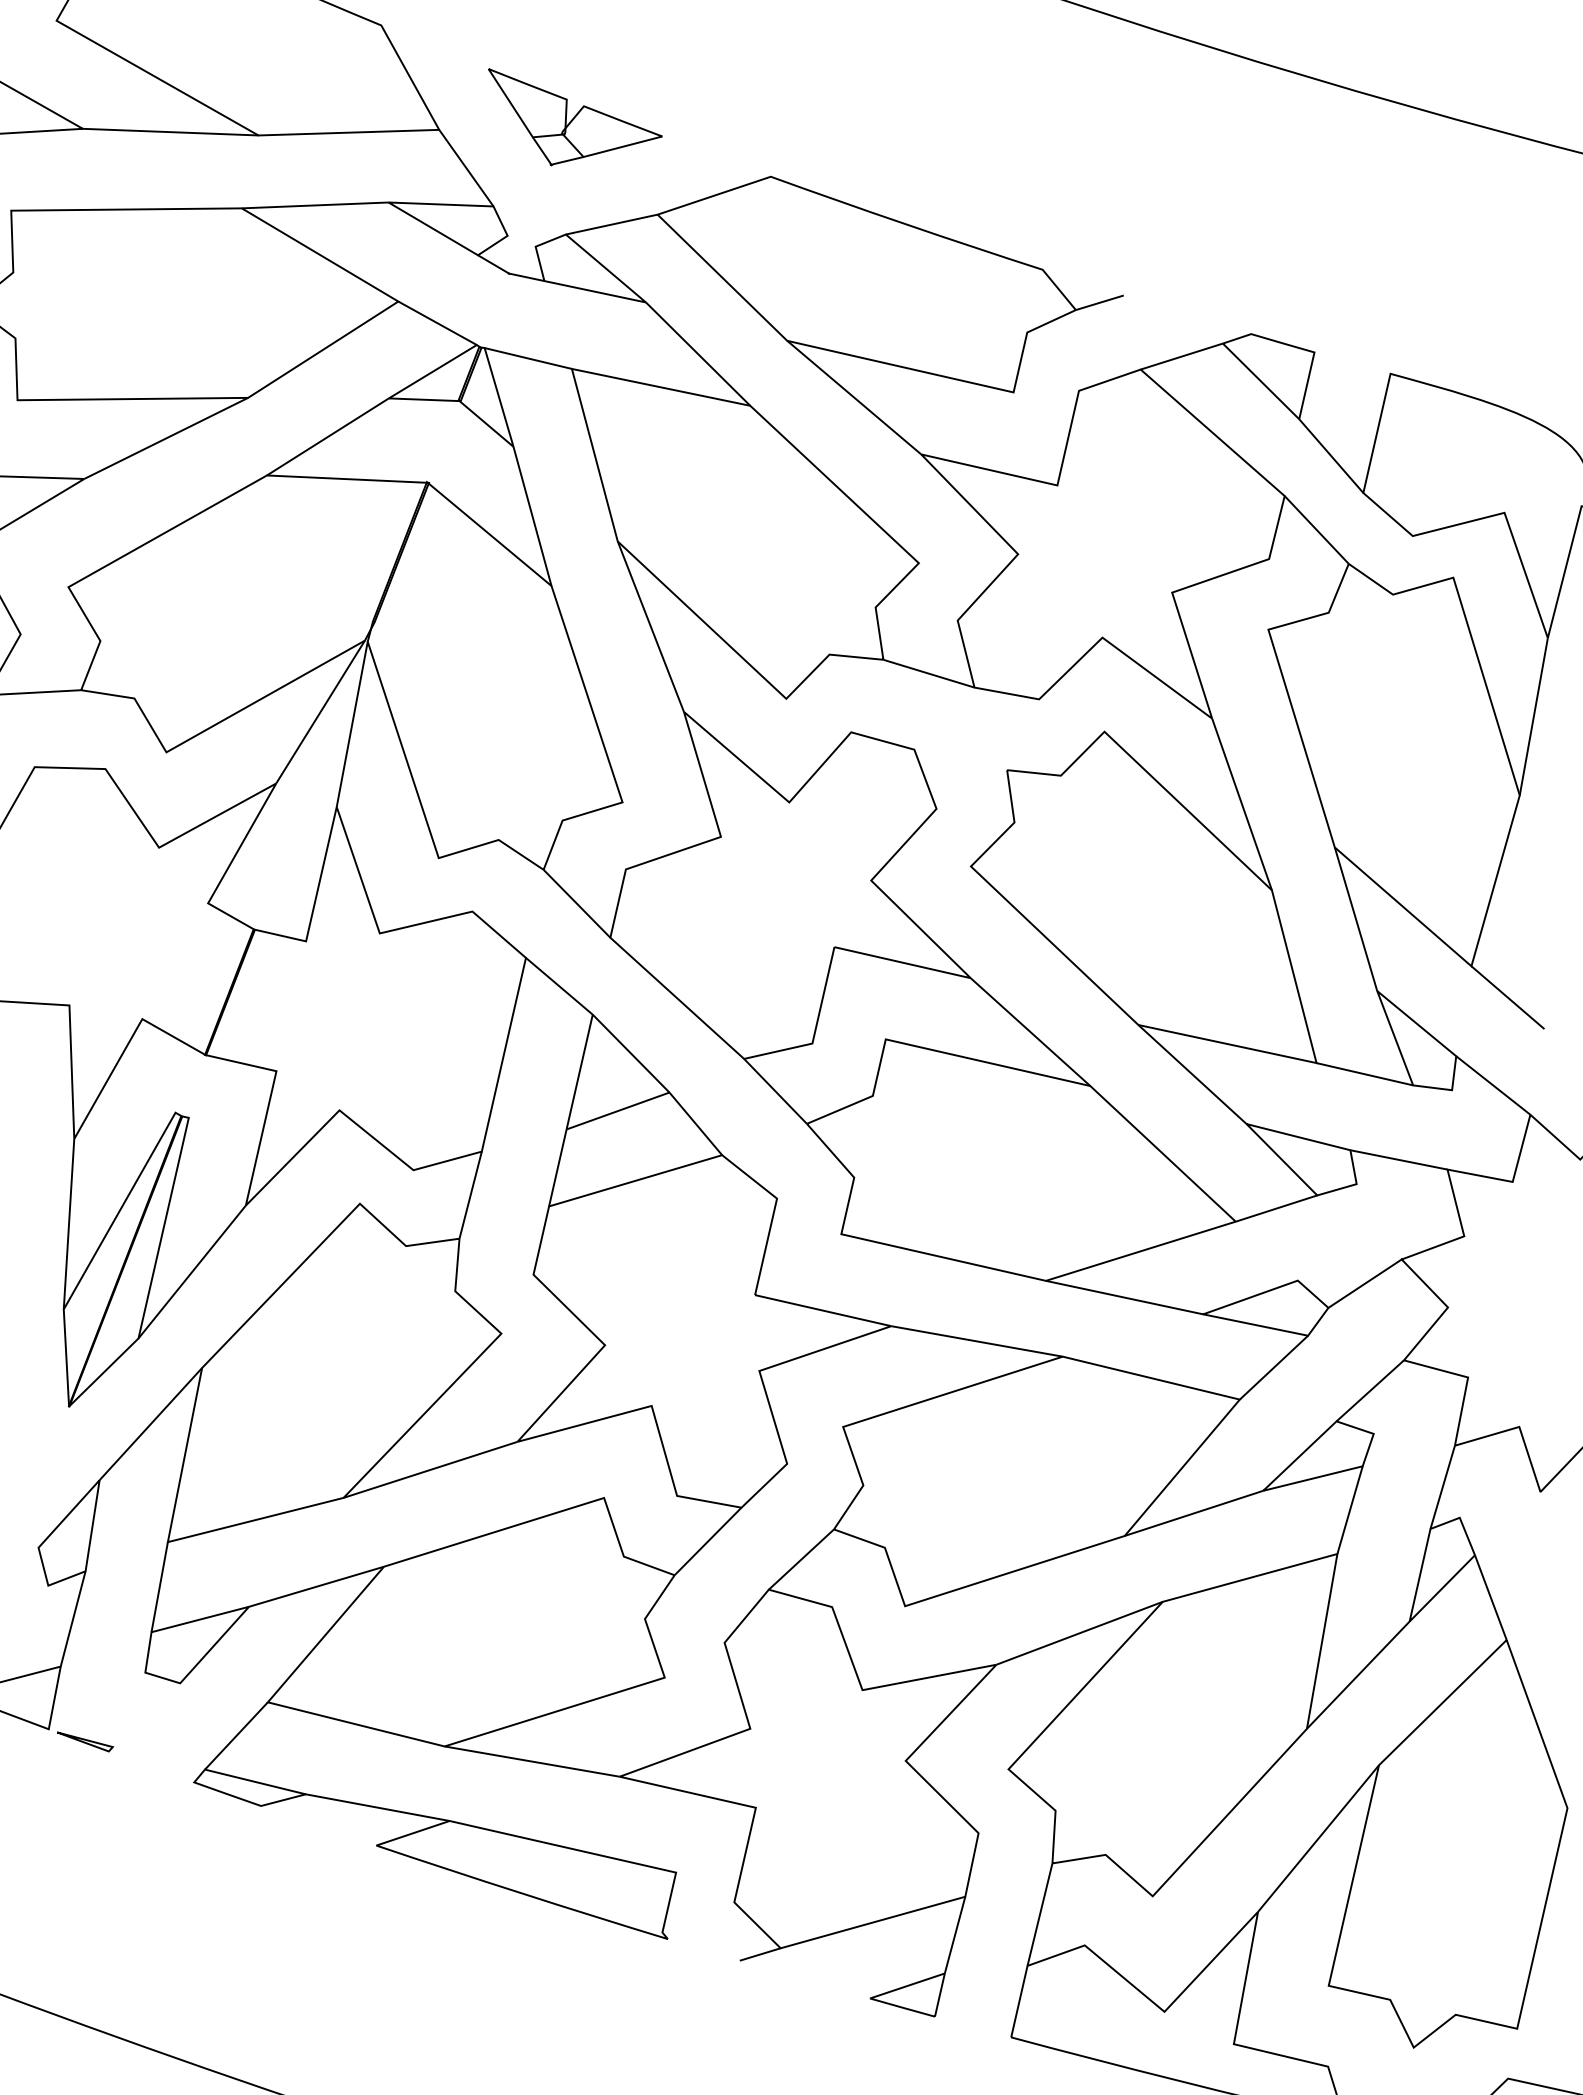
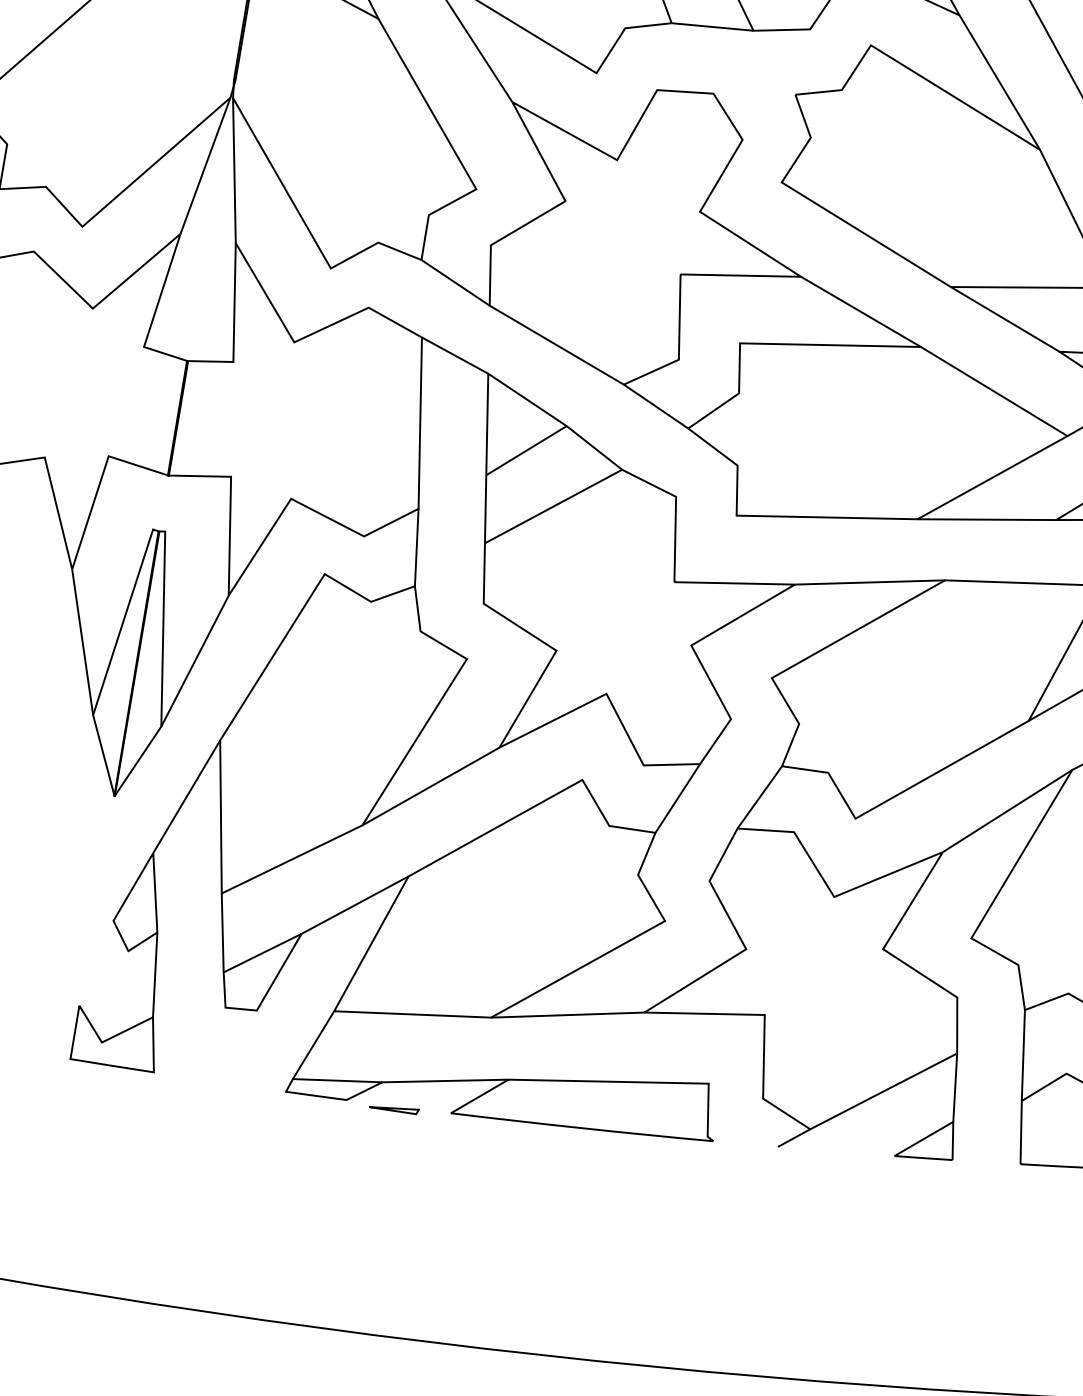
part: (85, 1741) -> (394, 1109), moved

